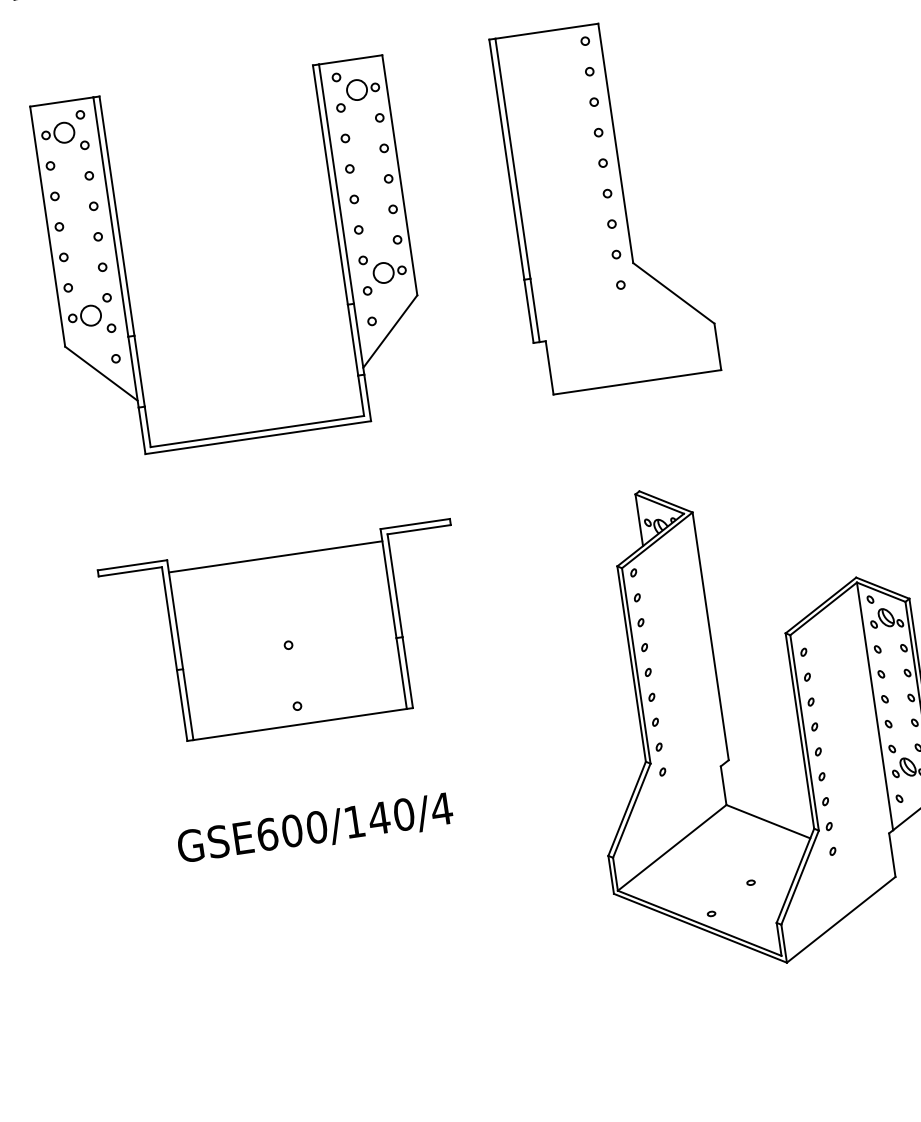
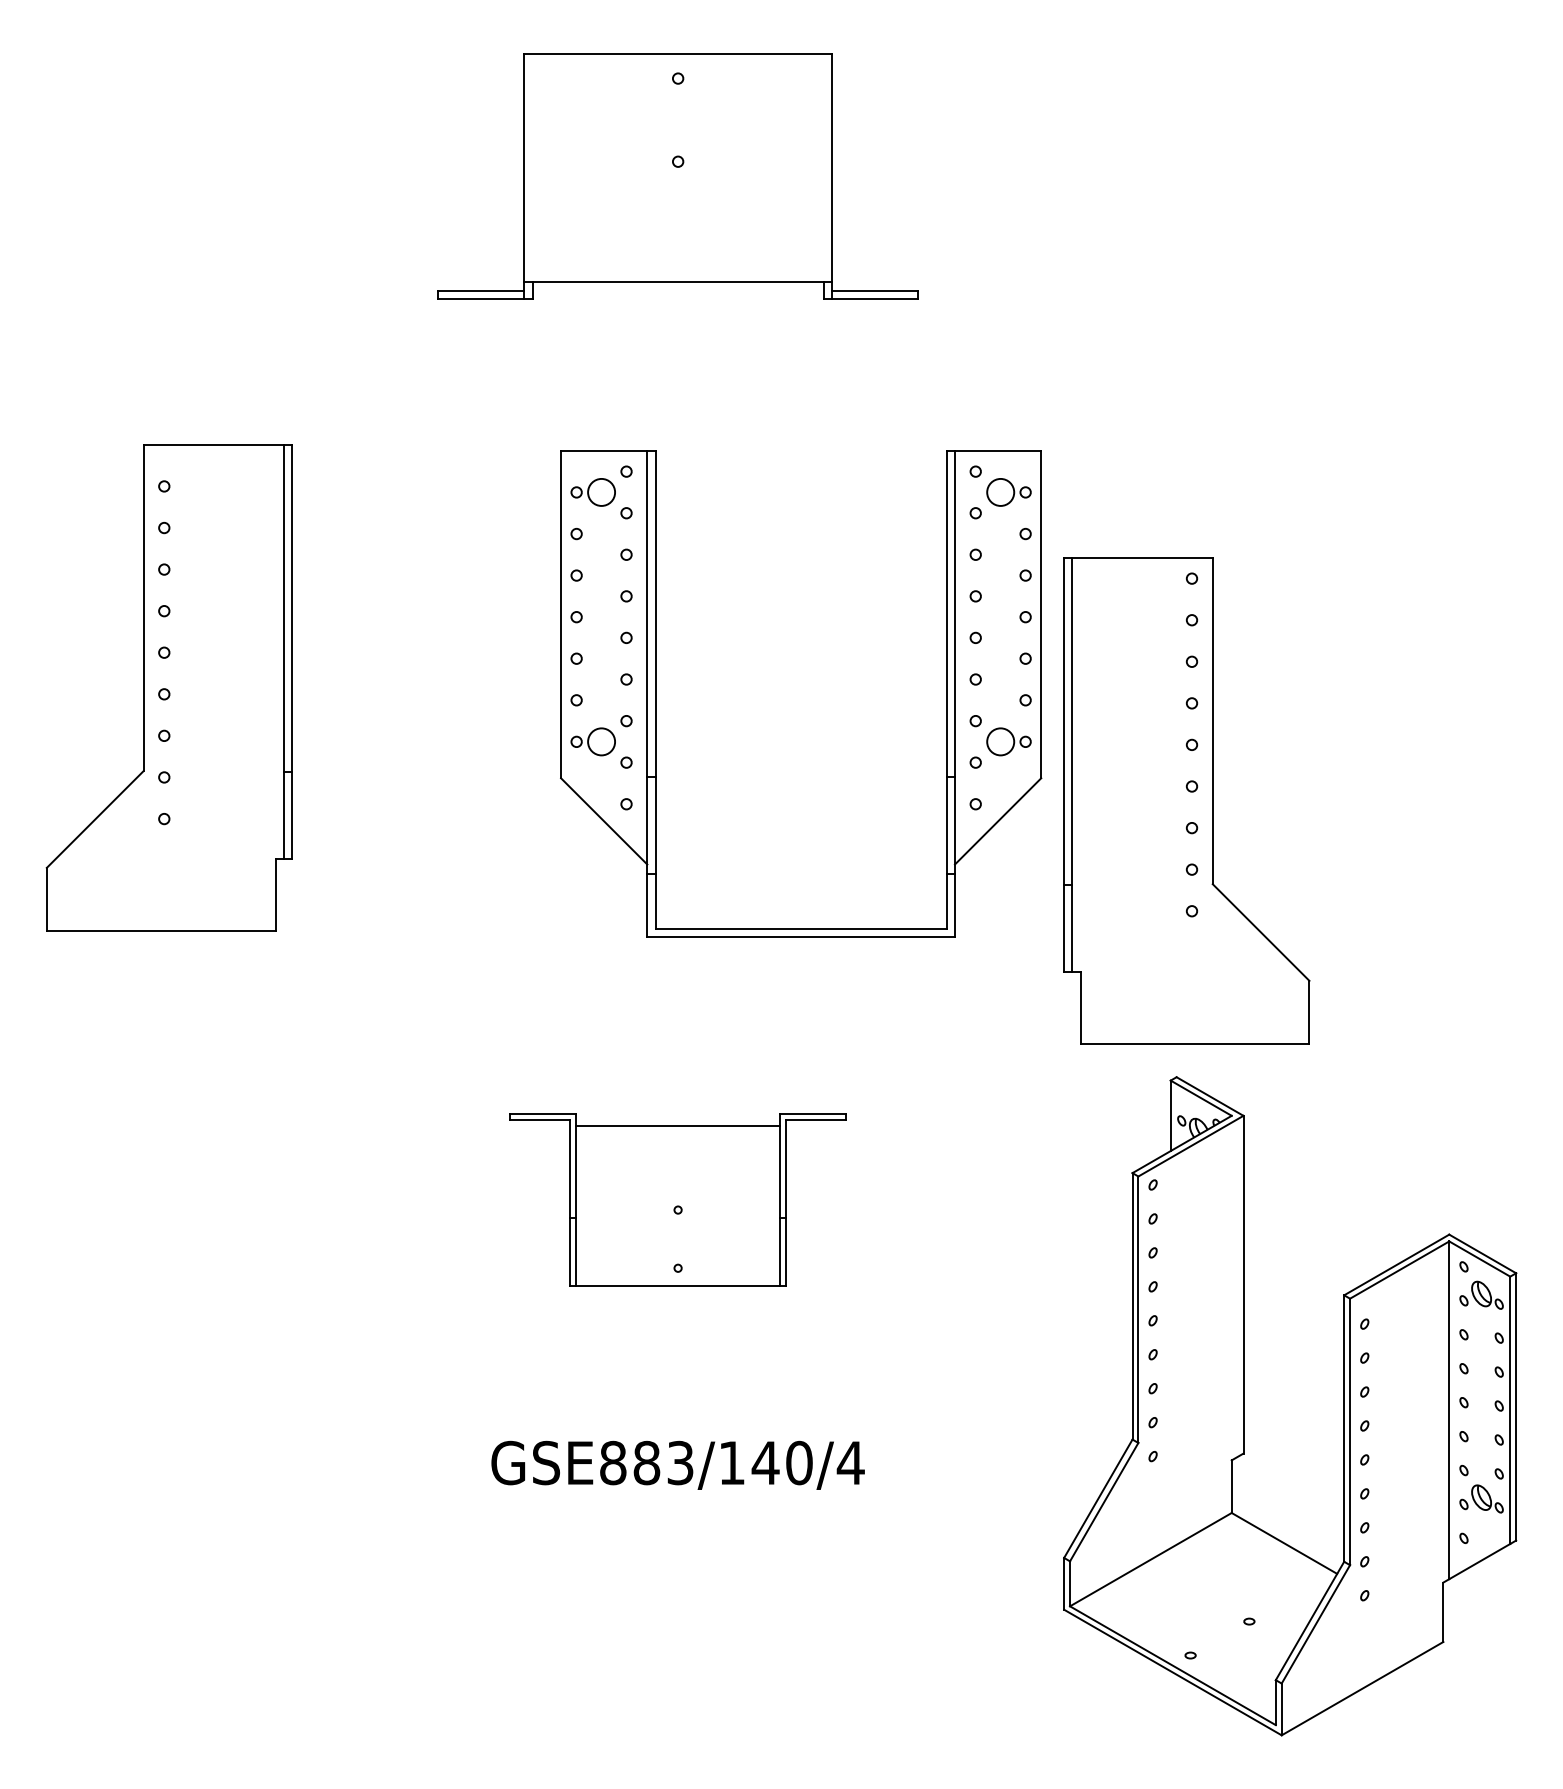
part: (604, 204) -> (1186, 800), moved
part: (126, 274) -> (656, 693), moved
part: (286, 634) -> (677, 1199), size x0.7
text: (291, 830) -> (646, 1462), GSE600/140/4 -> GSE883/140/4

